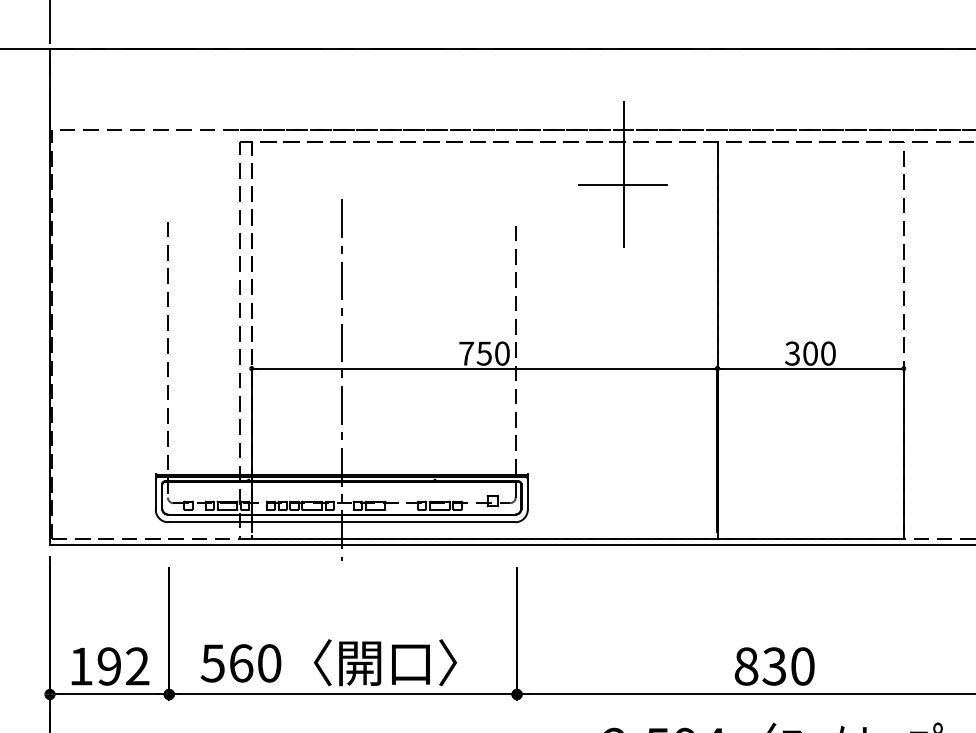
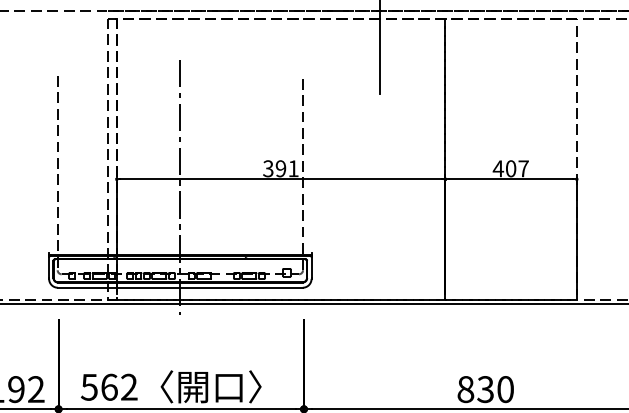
line: (623, 185) -> (379, 50), removed
text: (484, 353) -> (281, 168), 750 -> 391
text: (809, 353) -> (510, 168), 300 -> 407
text: (269, 663) -> (129, 387), 560 -> 562

